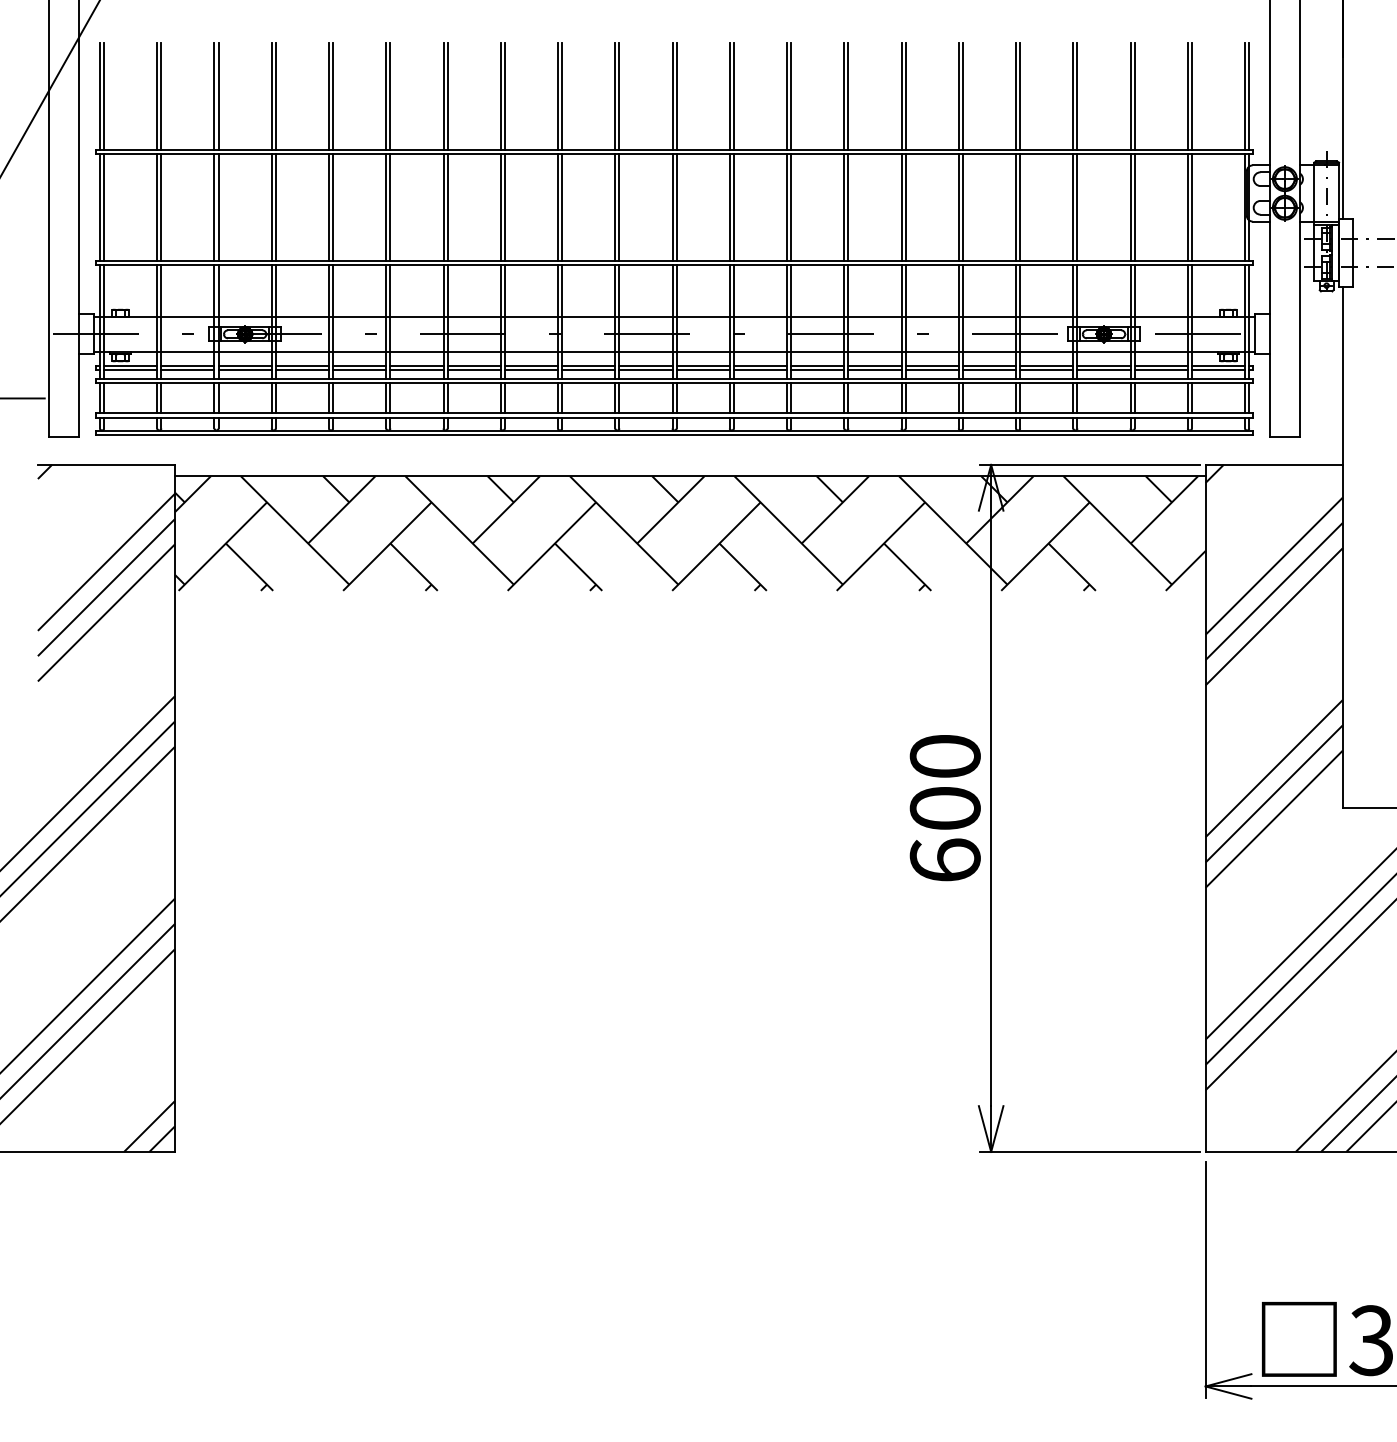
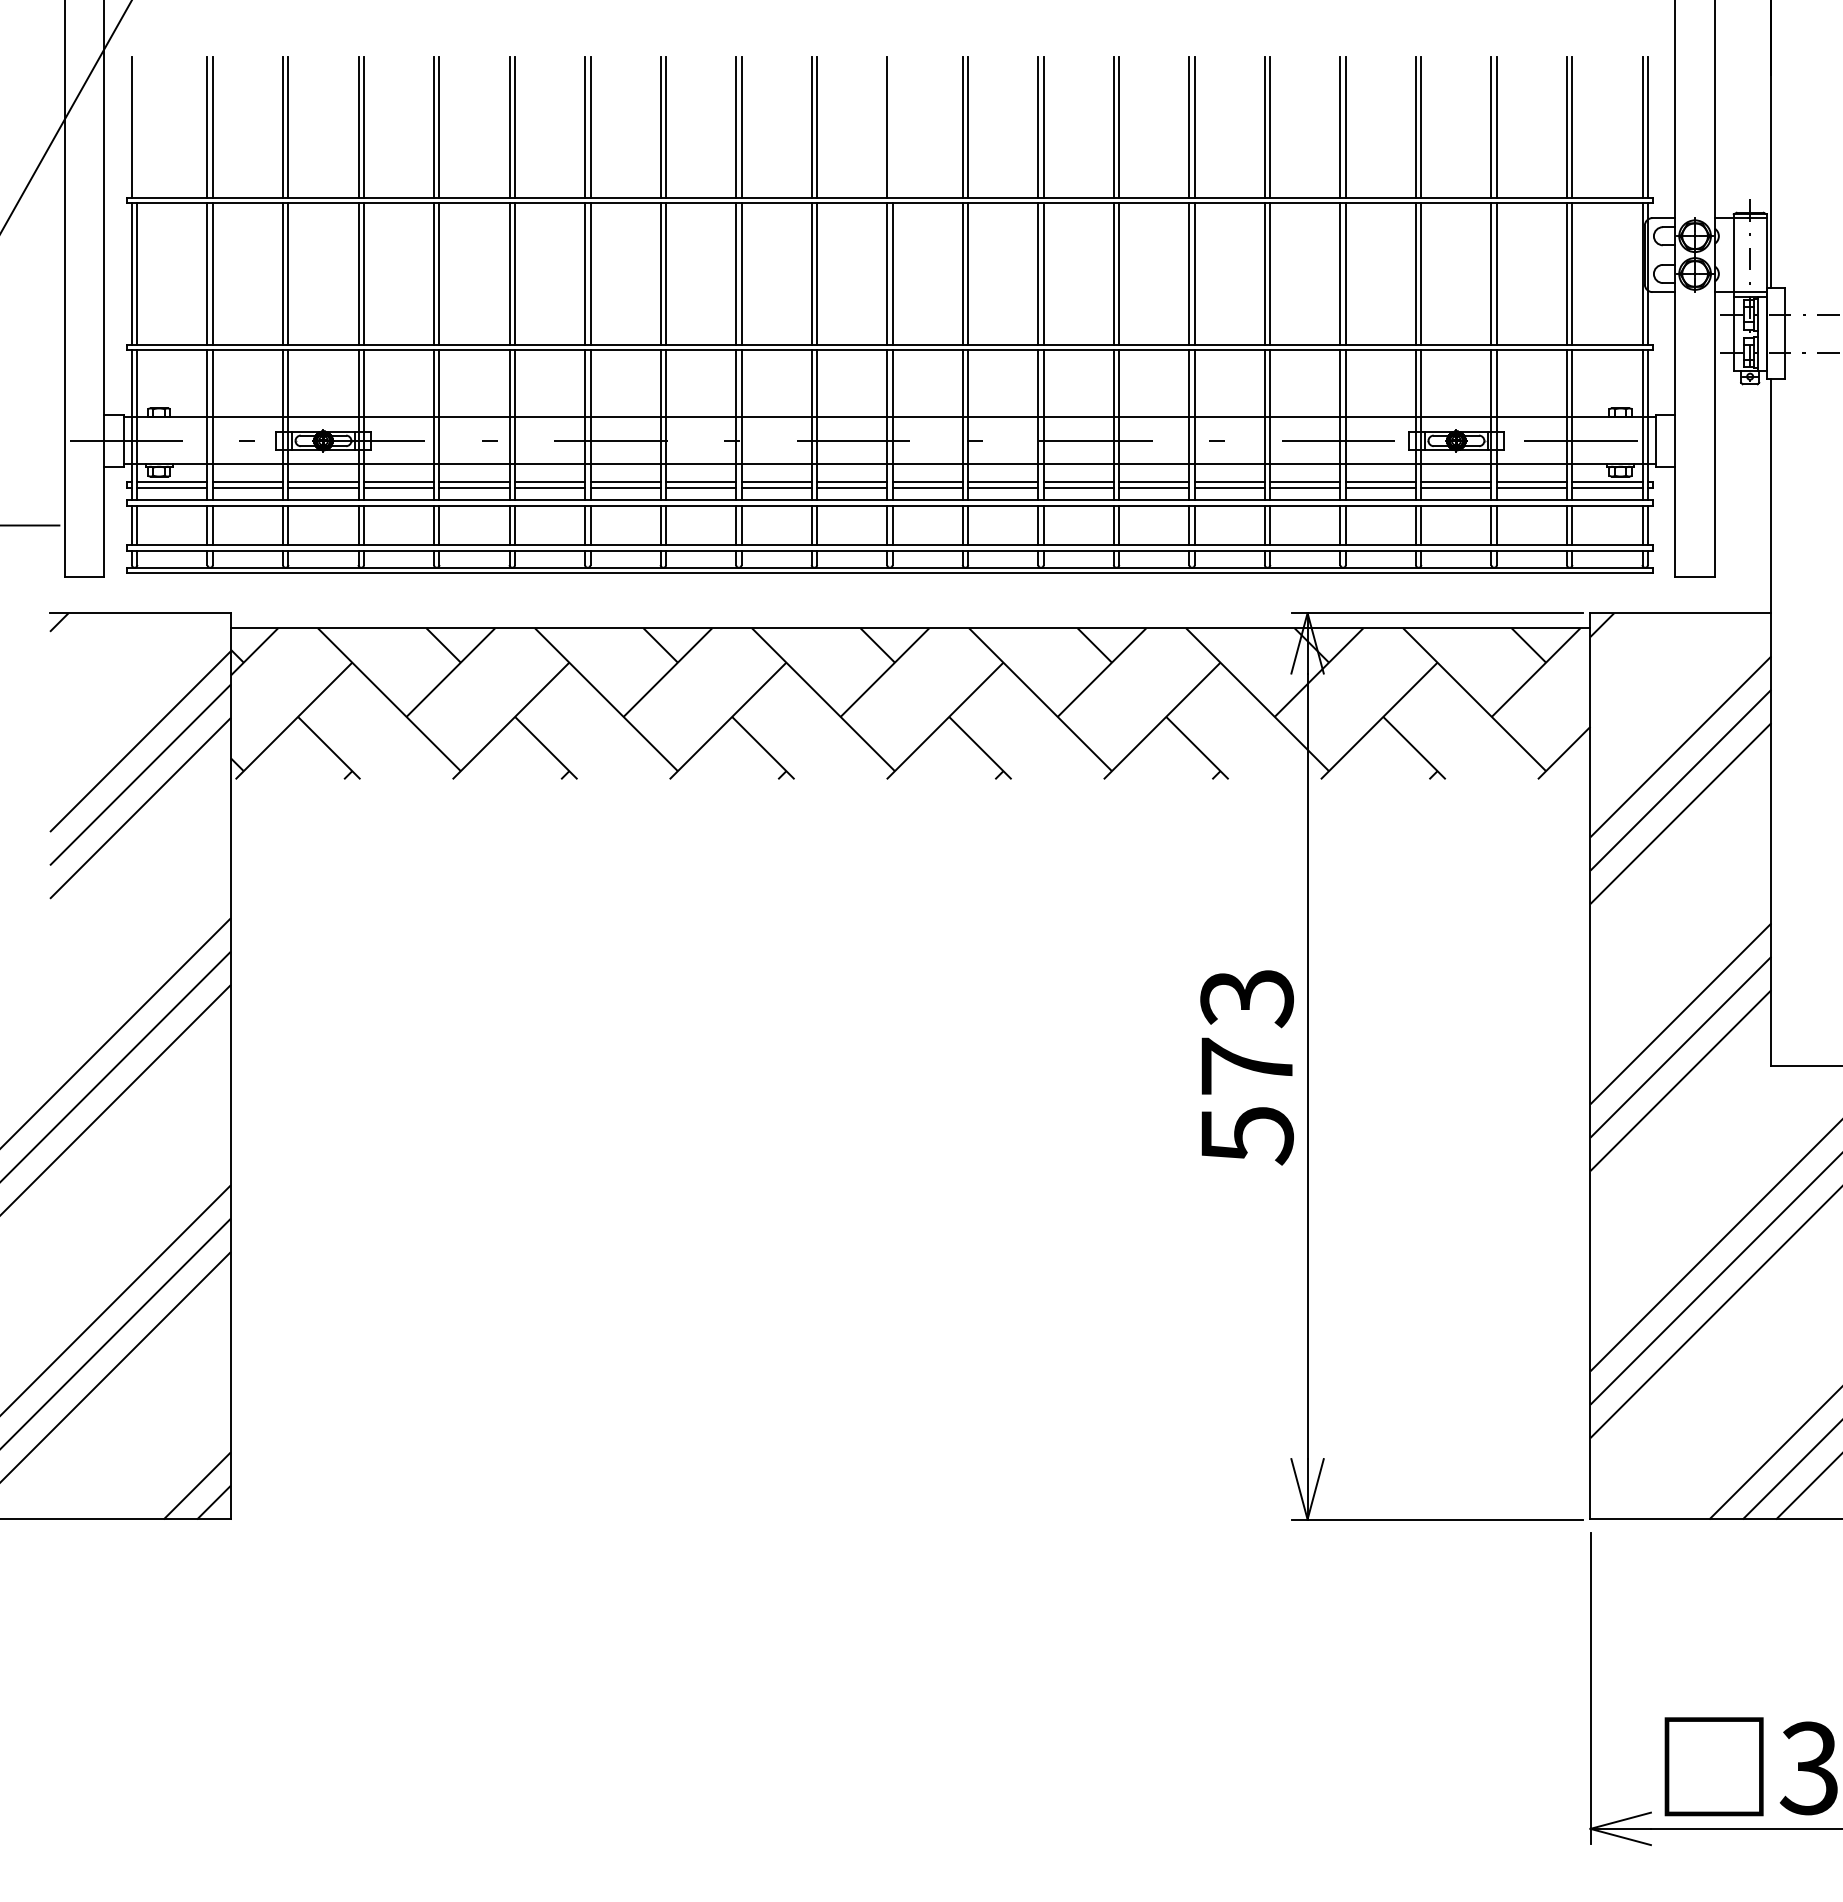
line: (104, 96) -> (137, 127), removed
line: (676, 96) -> (892, 127), removed
text: (944, 809) -> (1246, 1067), 600 -> 573

